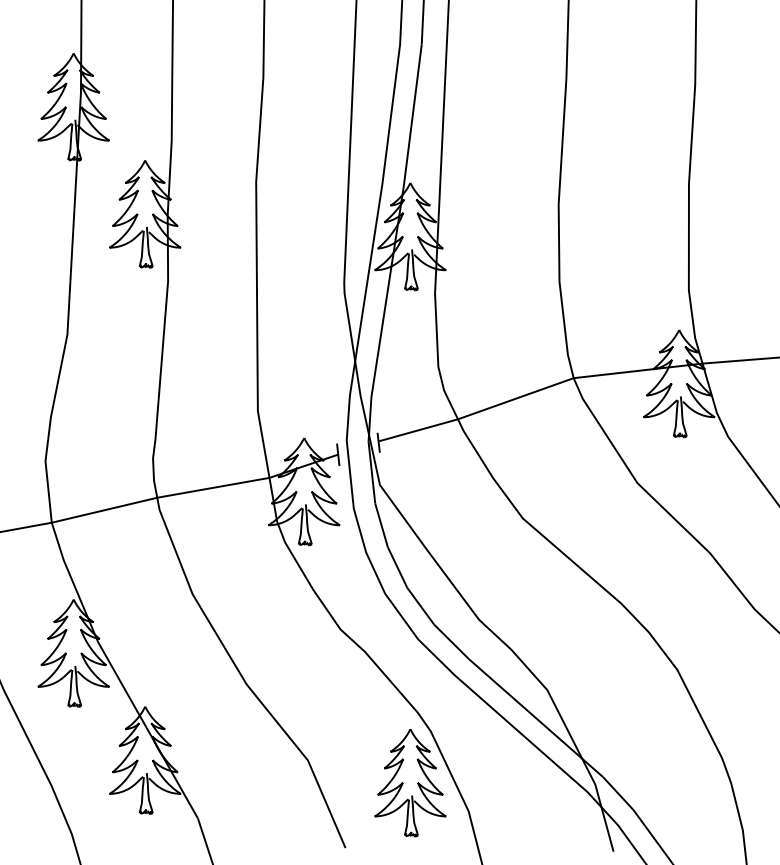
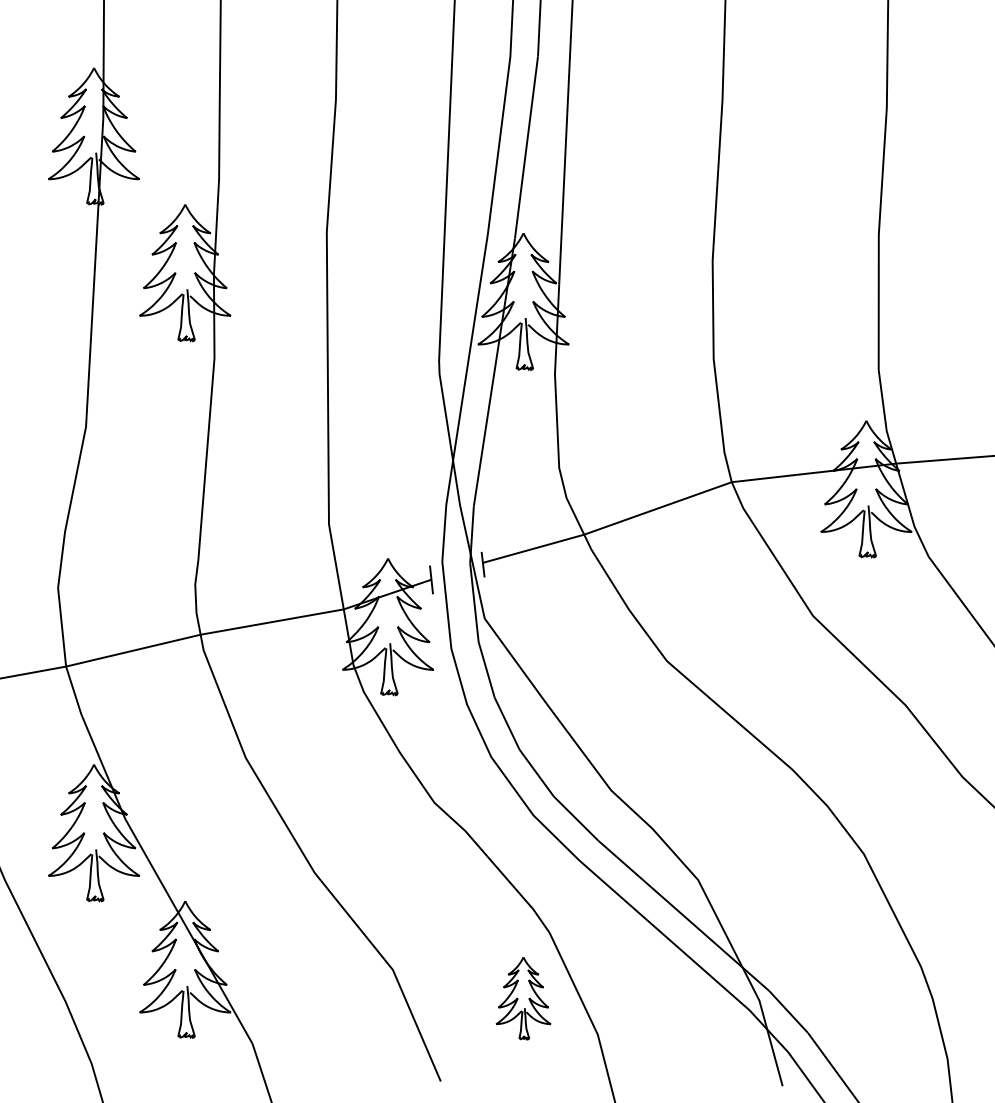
part: (410, 782) -> (523, 998), size x0.6

